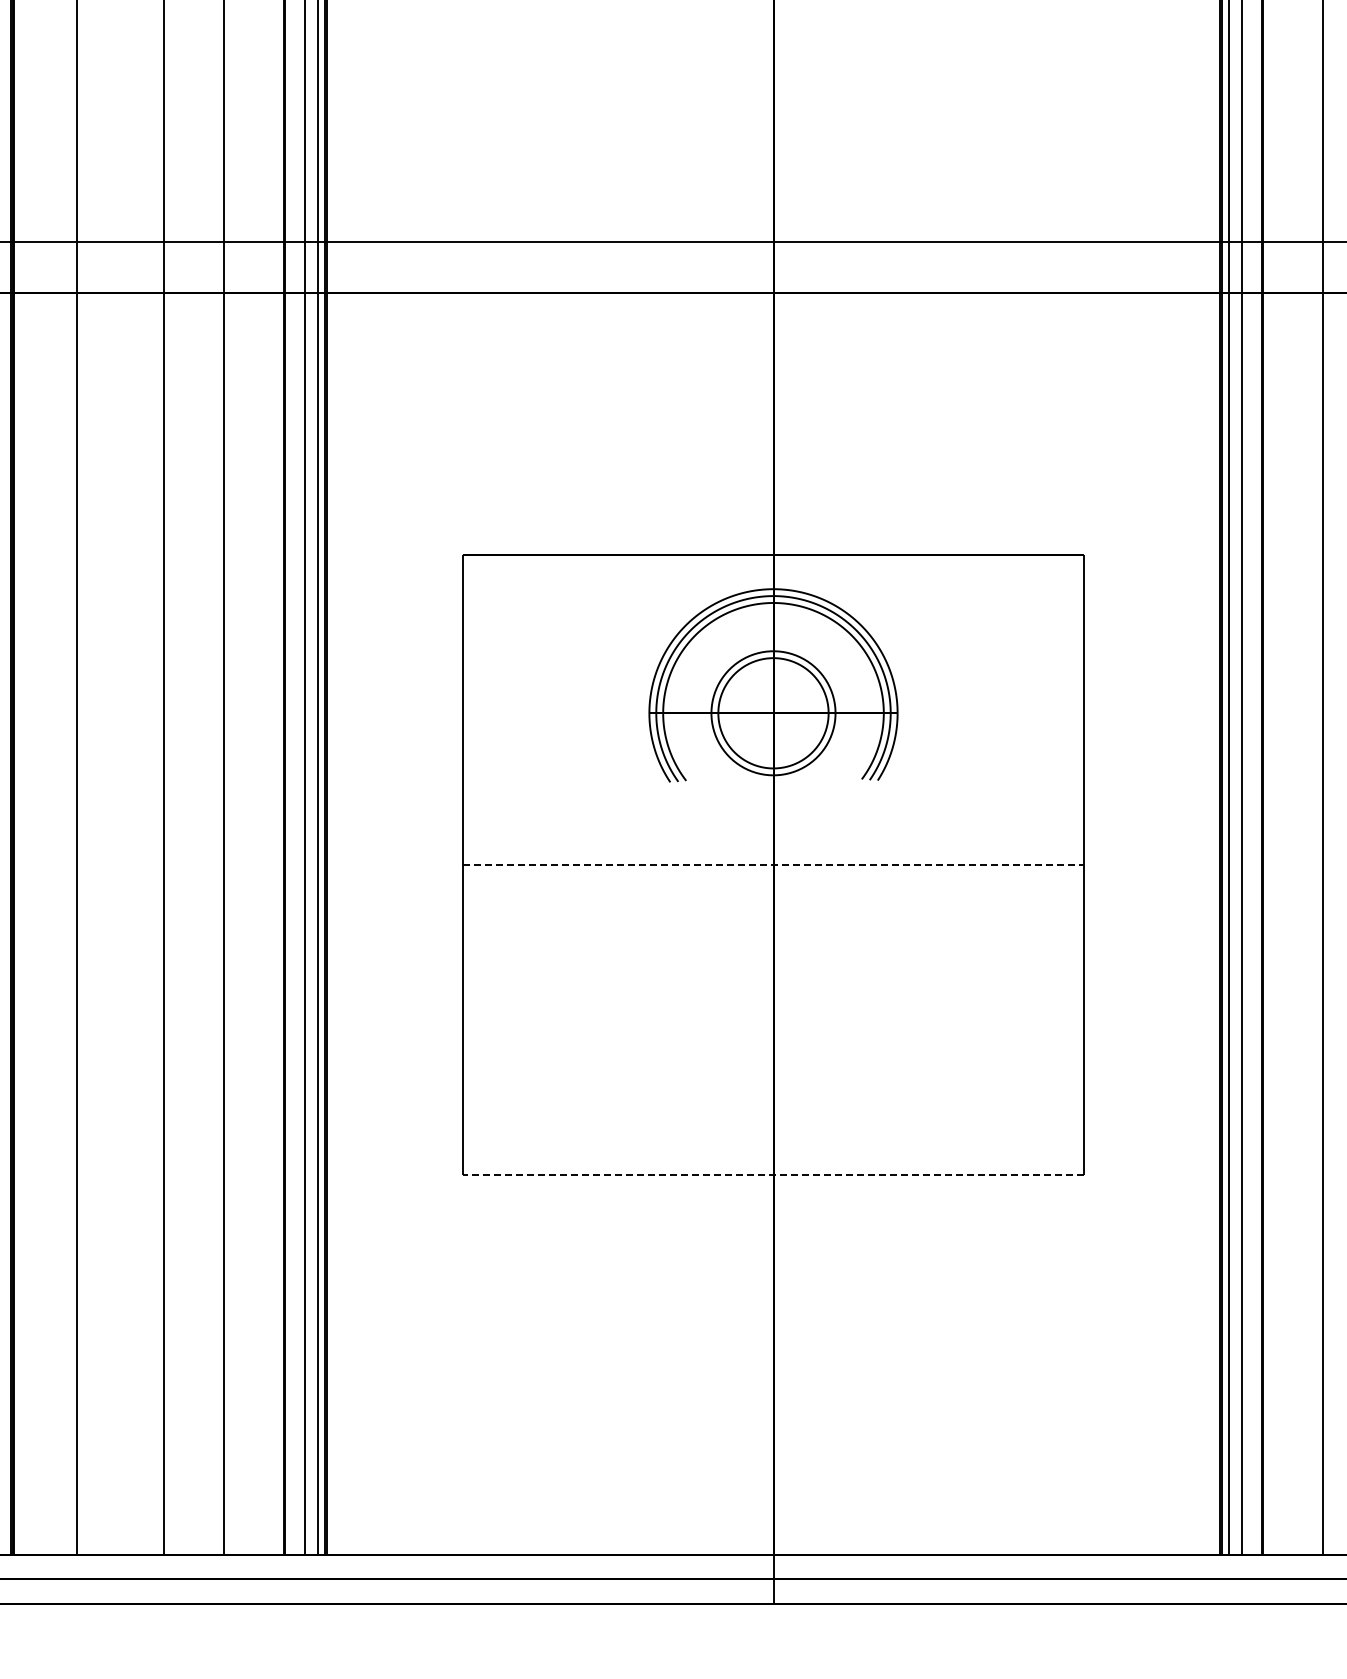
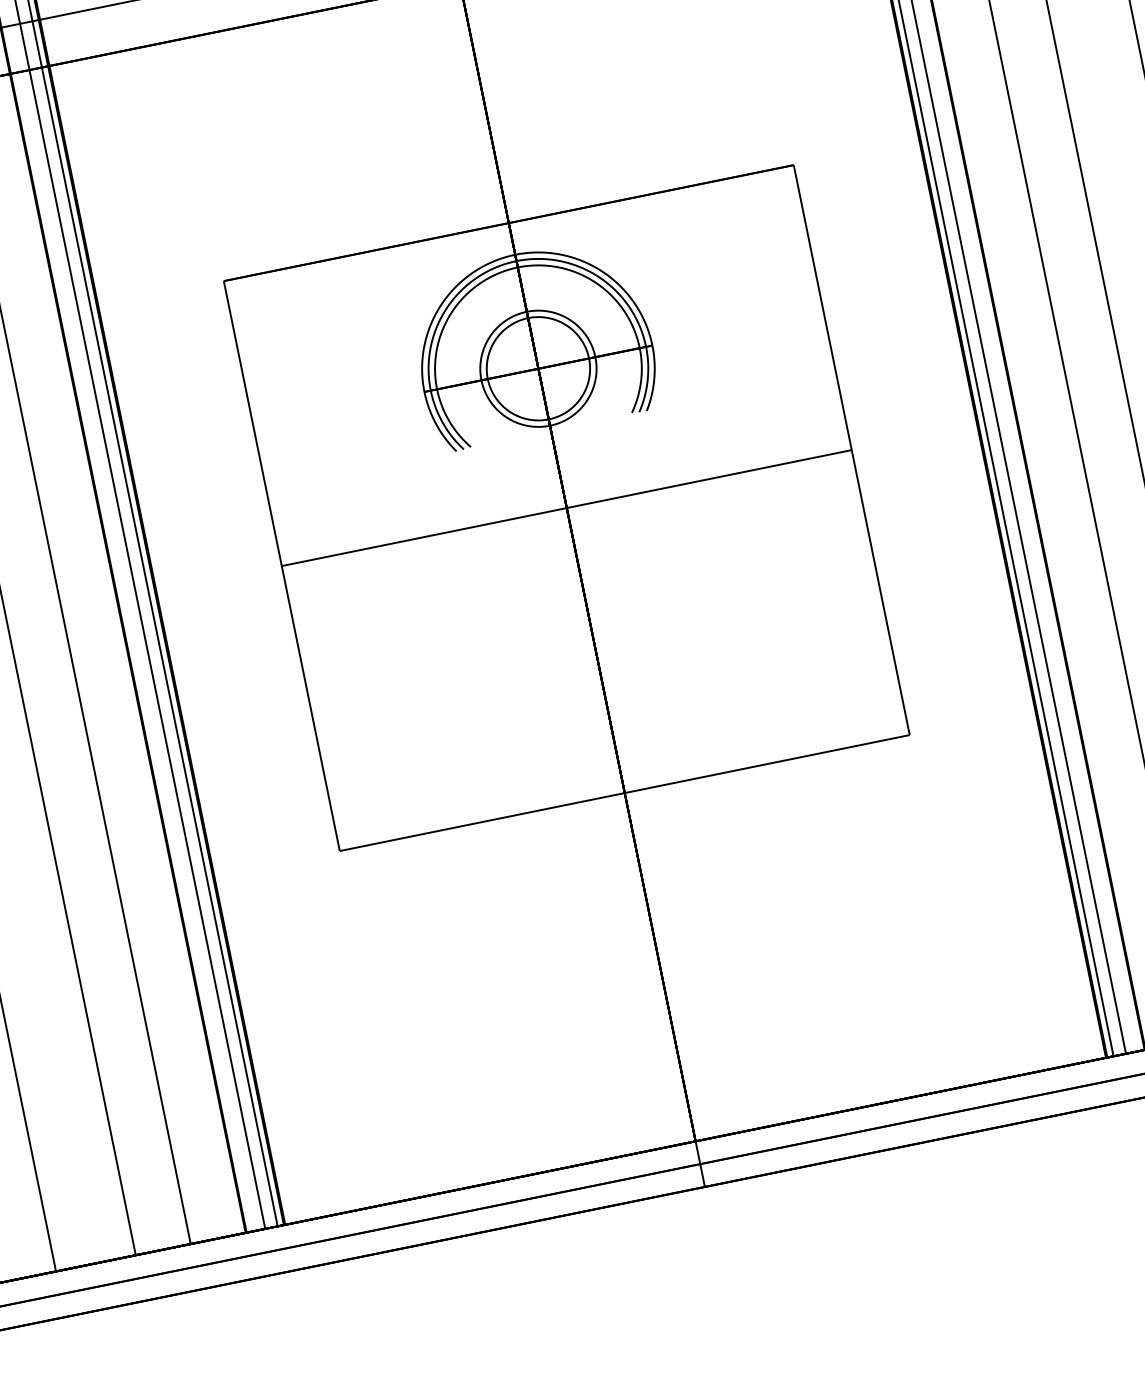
line: (773, 864) -> (566, 507), dashed -> solid
line: (773, 1175) -> (624, 793), dashed -> solid

